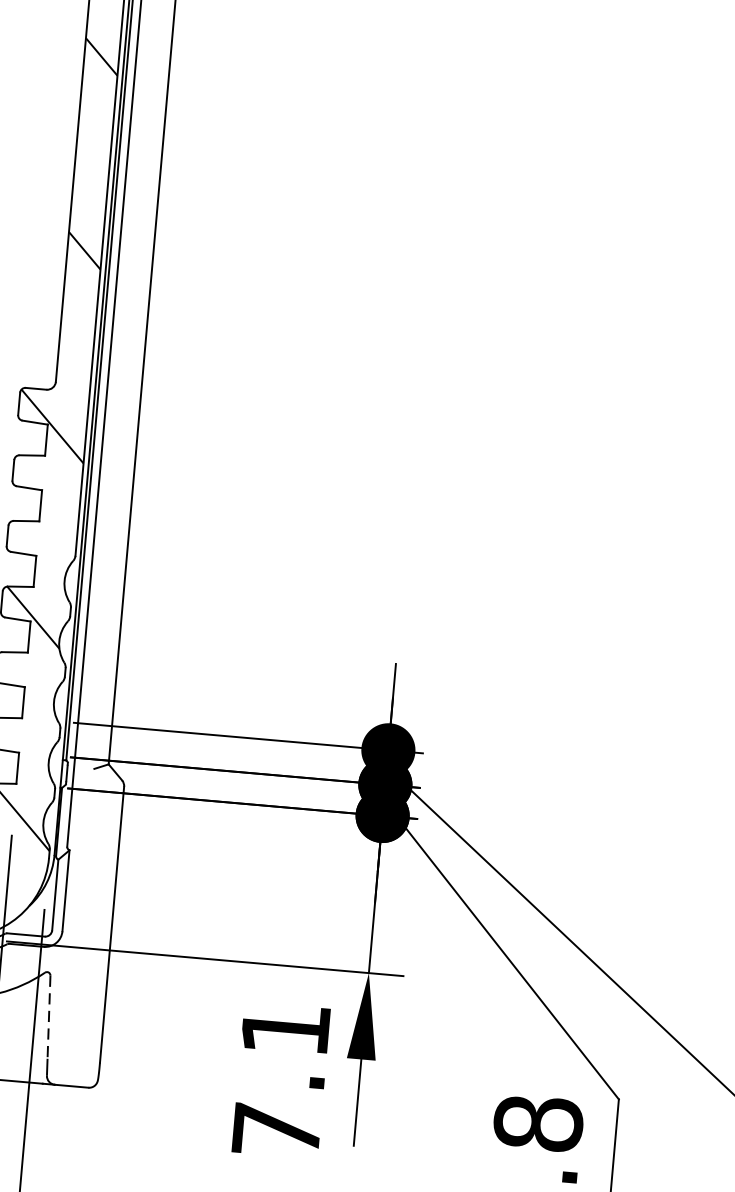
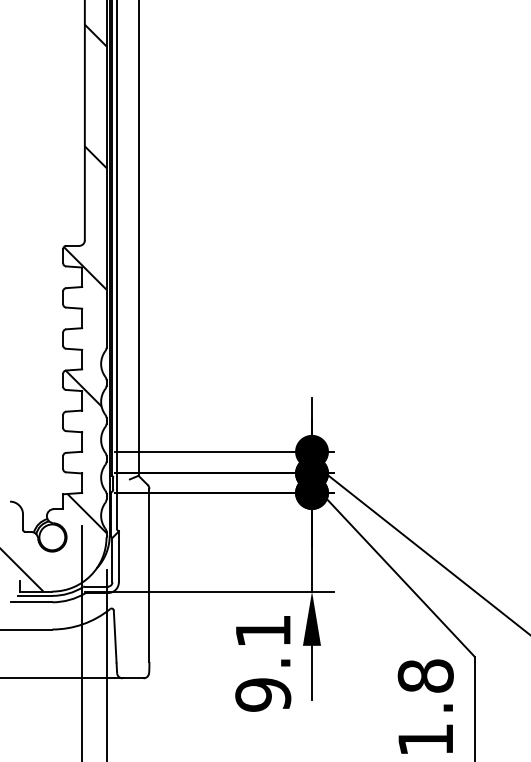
line: (49, 1017) -> (115, 636), dashed -> solid
text: (277, 1130) -> (263, 694), 7.1 -> 9.1

